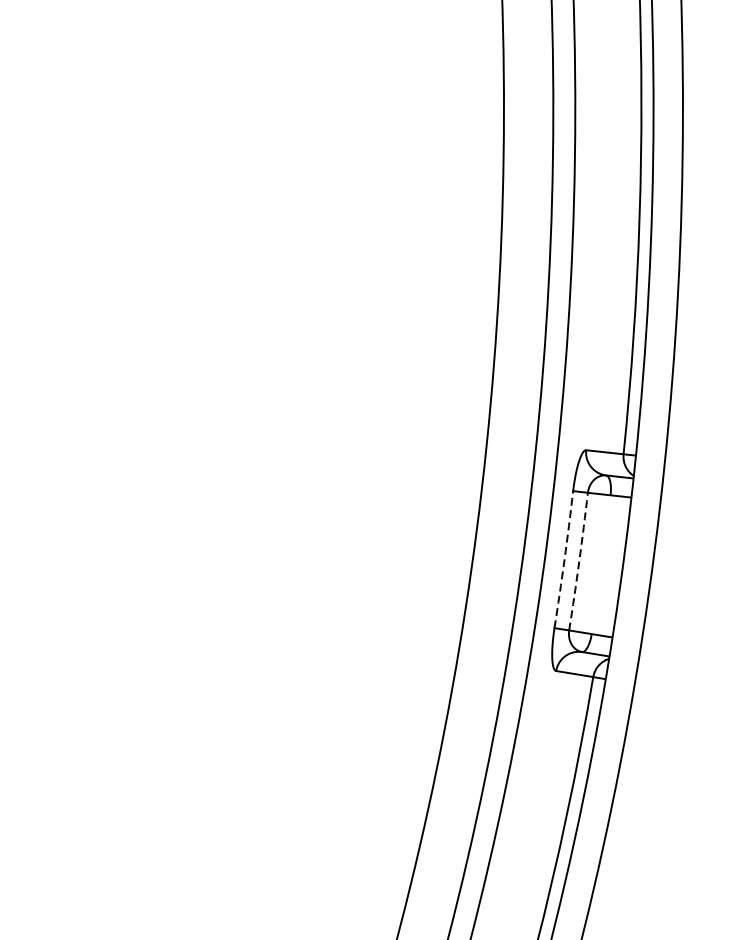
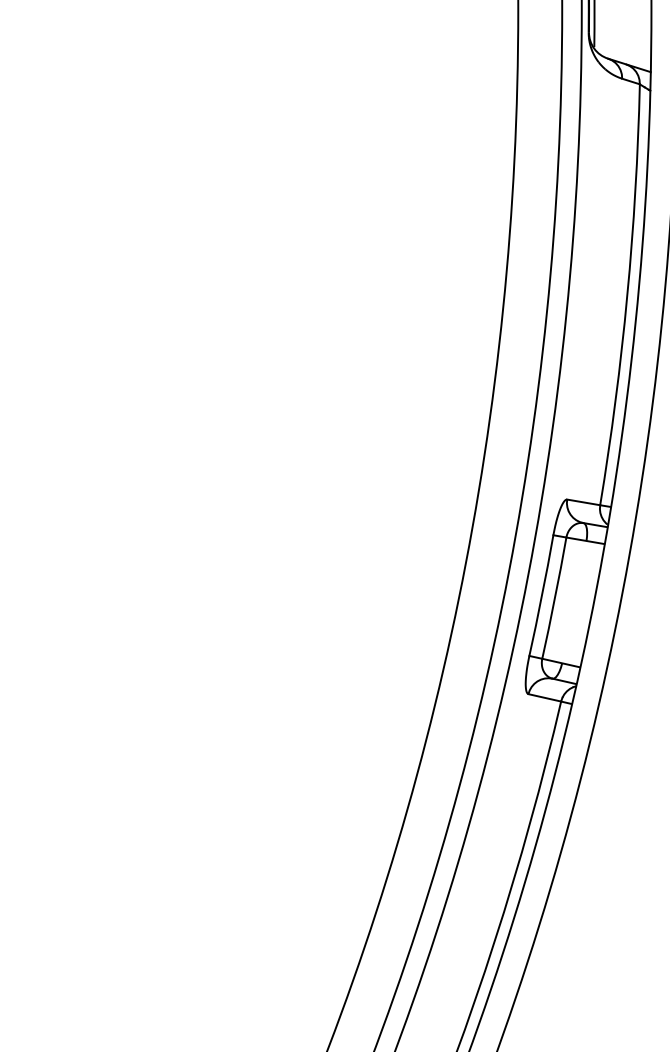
arc: (565, 559) -> (542, 595), dashed -> solid
arc: (578, 561) -> (554, 598), dashed -> solid

